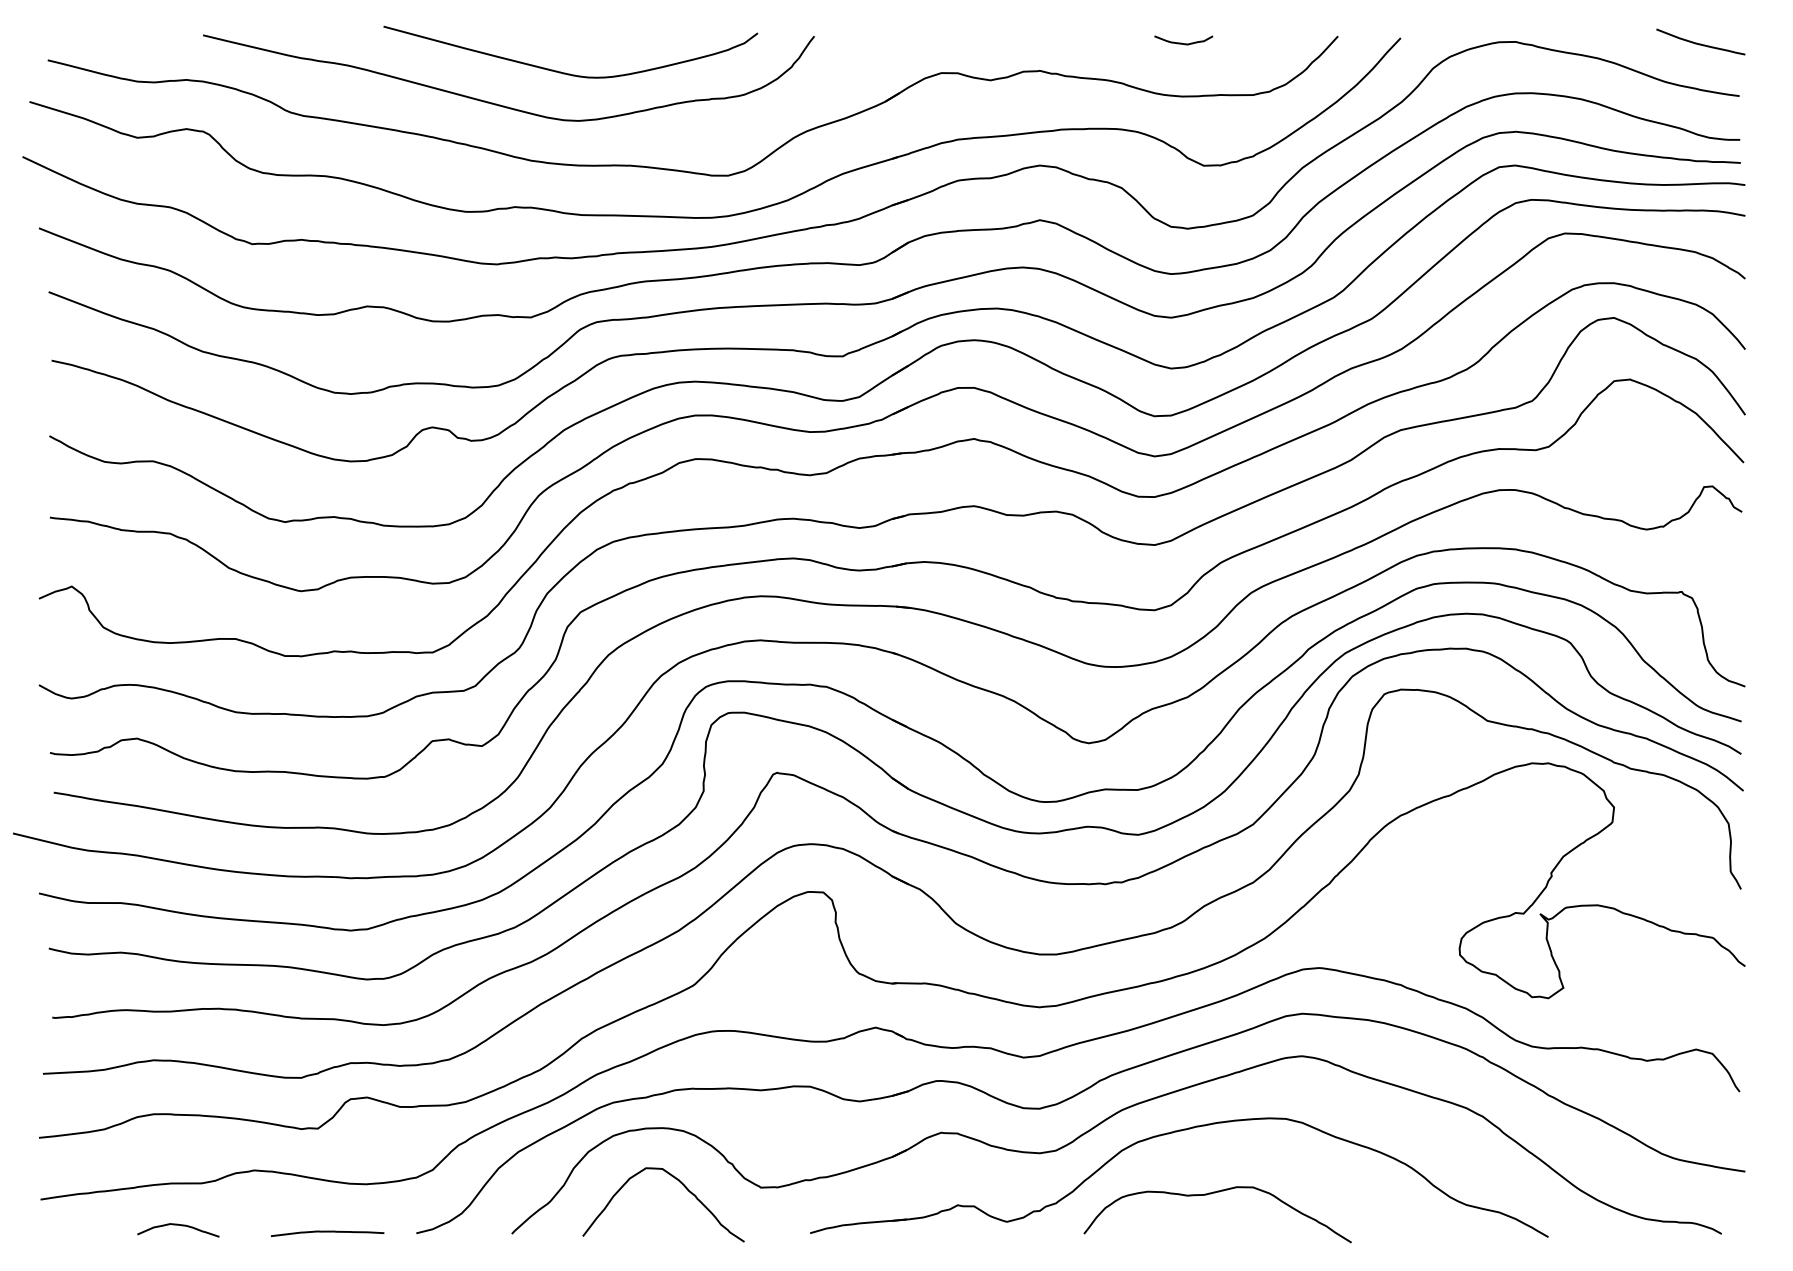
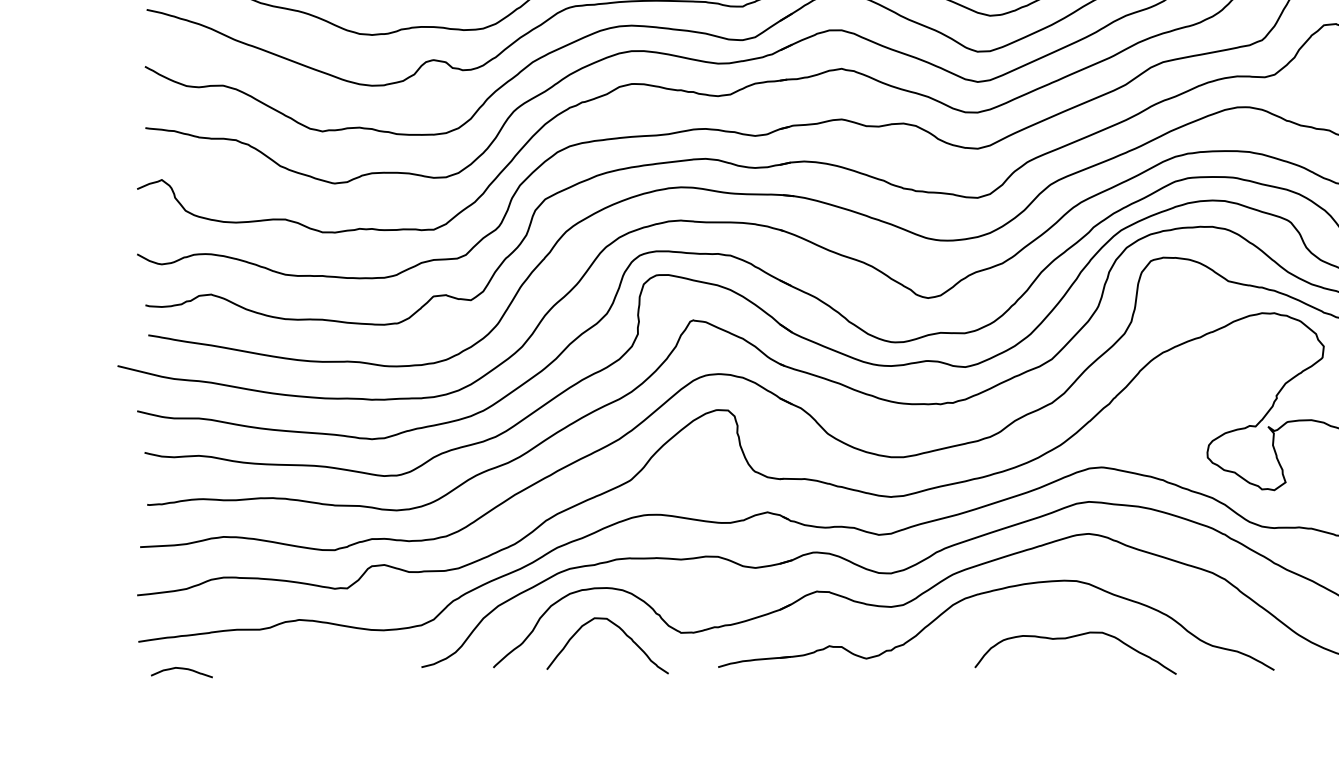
curve: (1211, 1194) -> (1071, 638), moved
curve: (178, 1225) -> (181, 668), moved
curve: (327, 1232) -> (354, 666), removed

